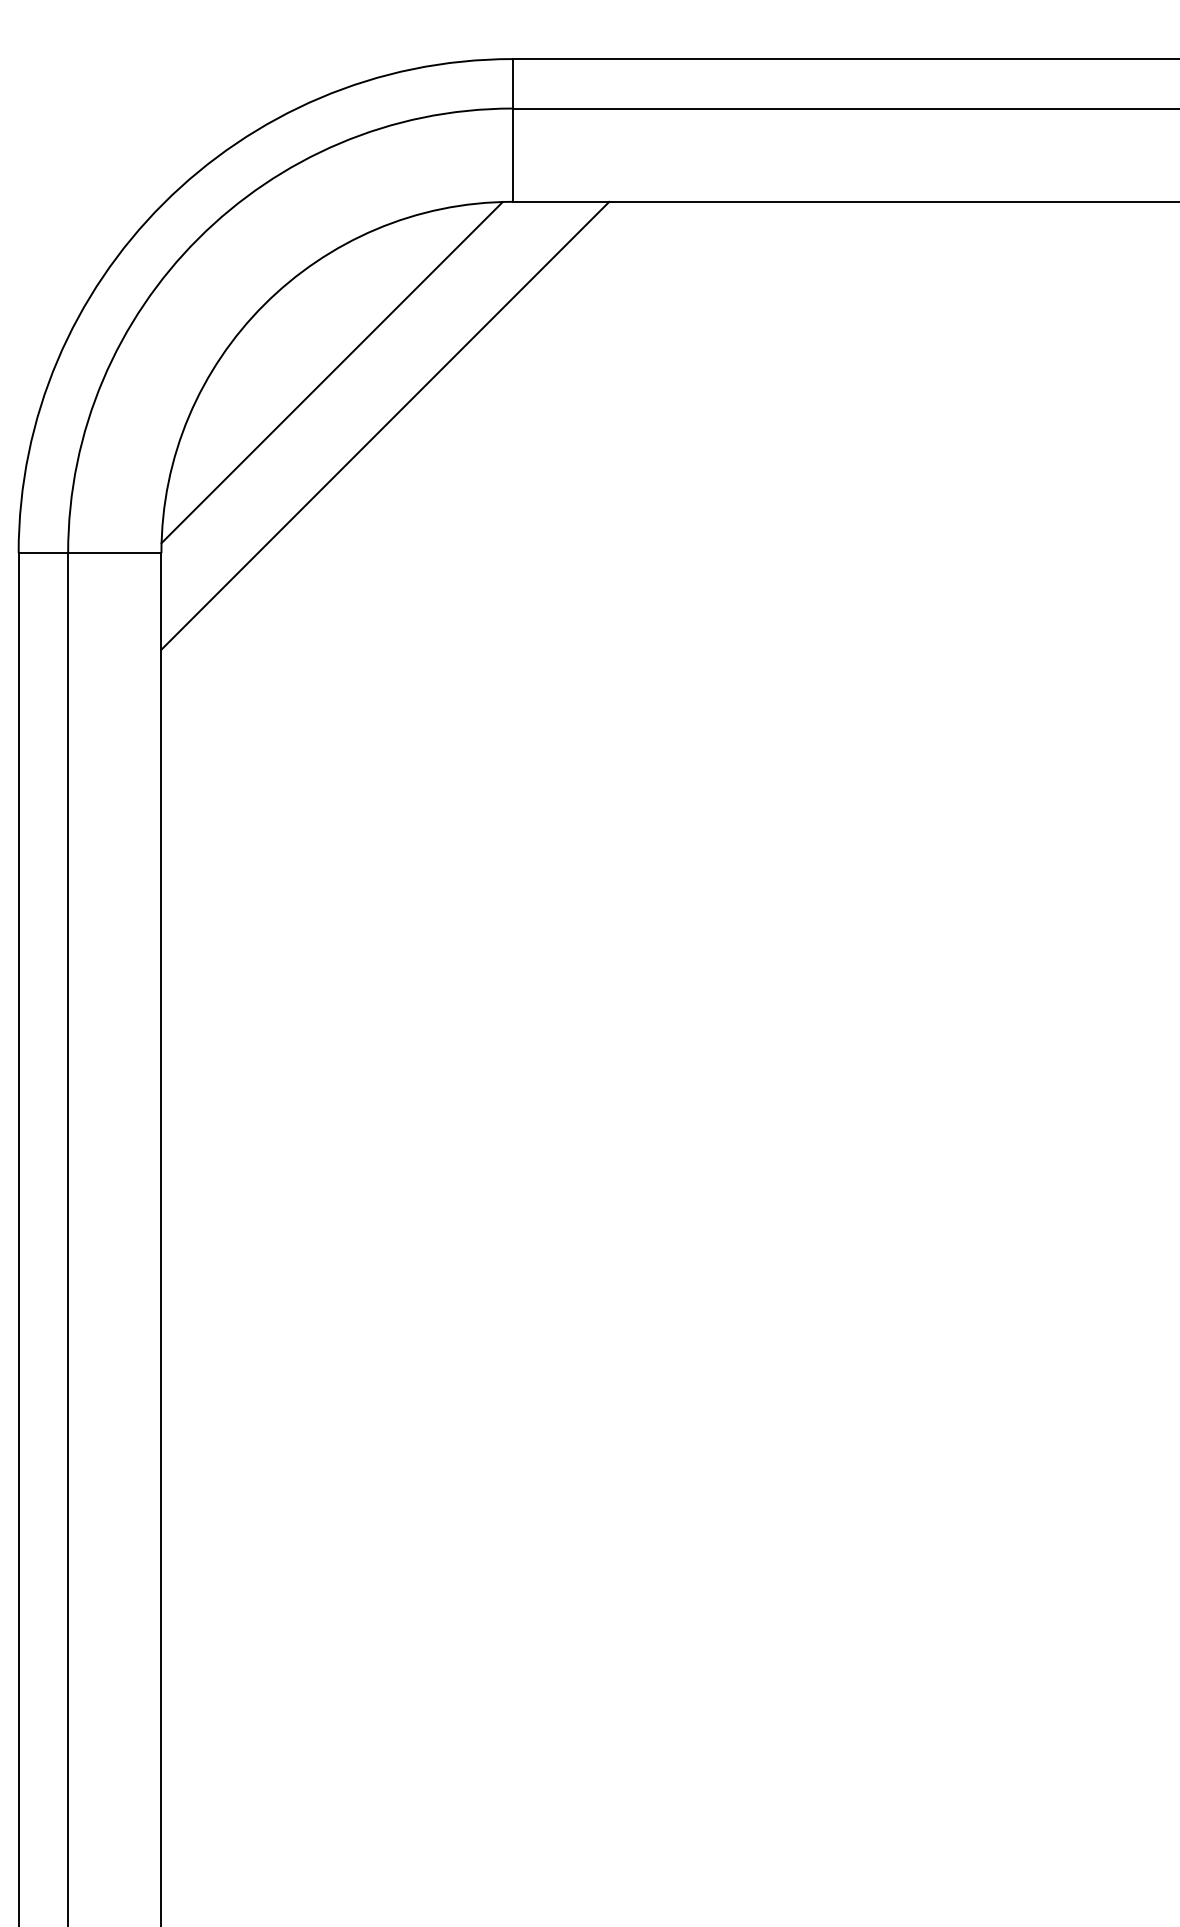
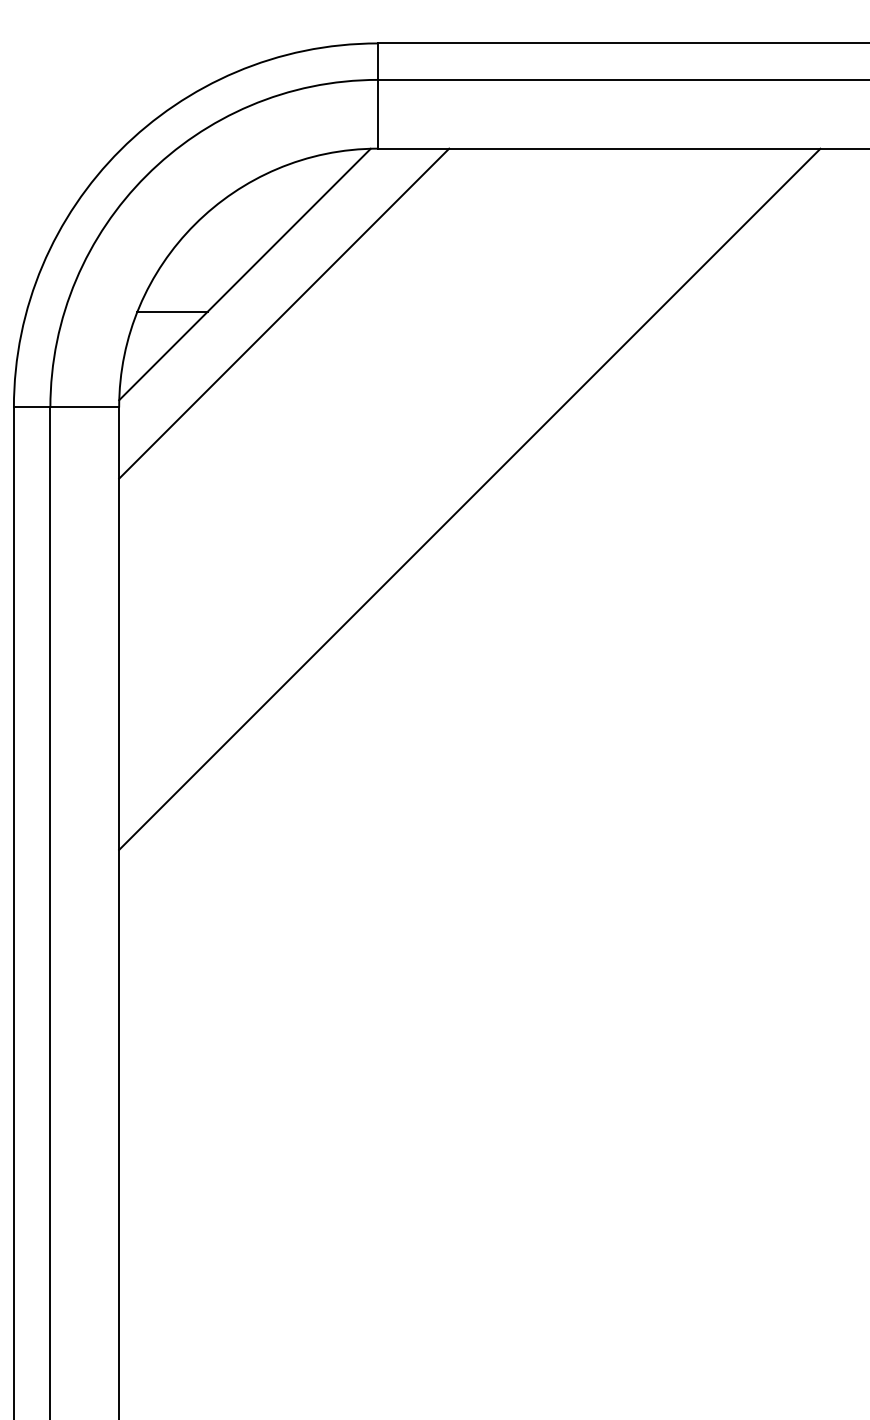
line: (233, 423) -> (172, 312), added
line: (636, 677) -> (469, 499), added

